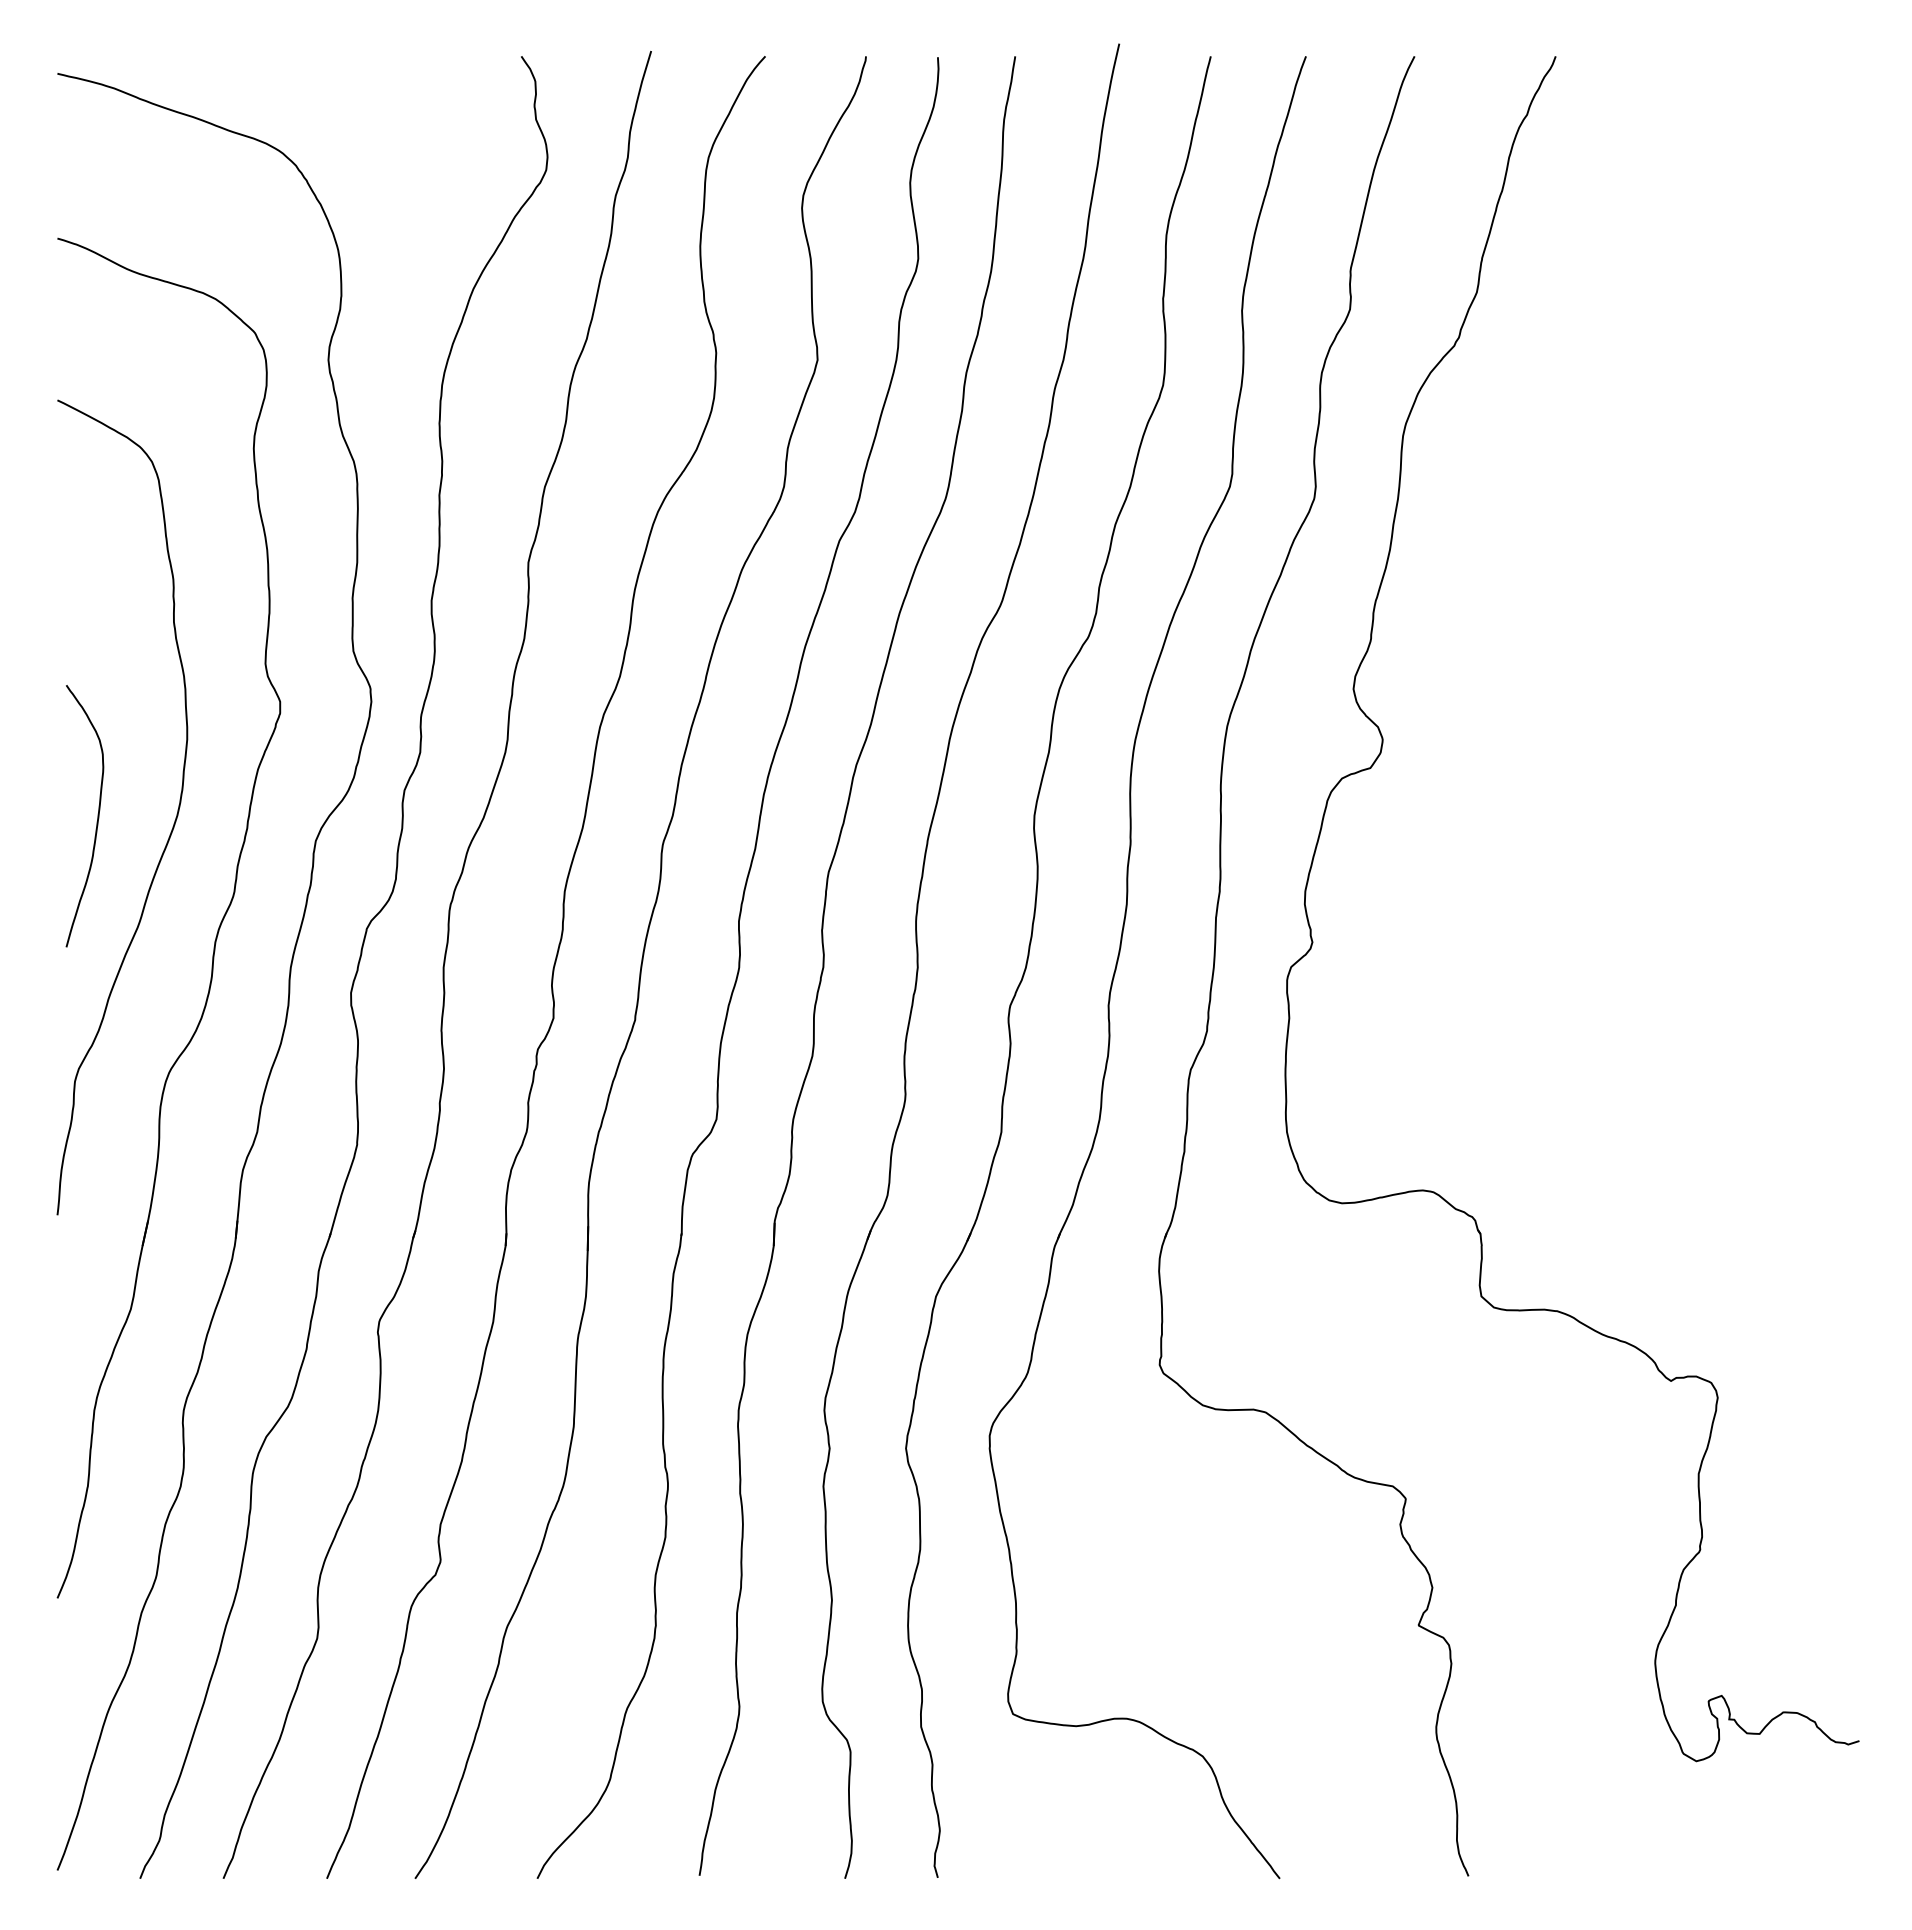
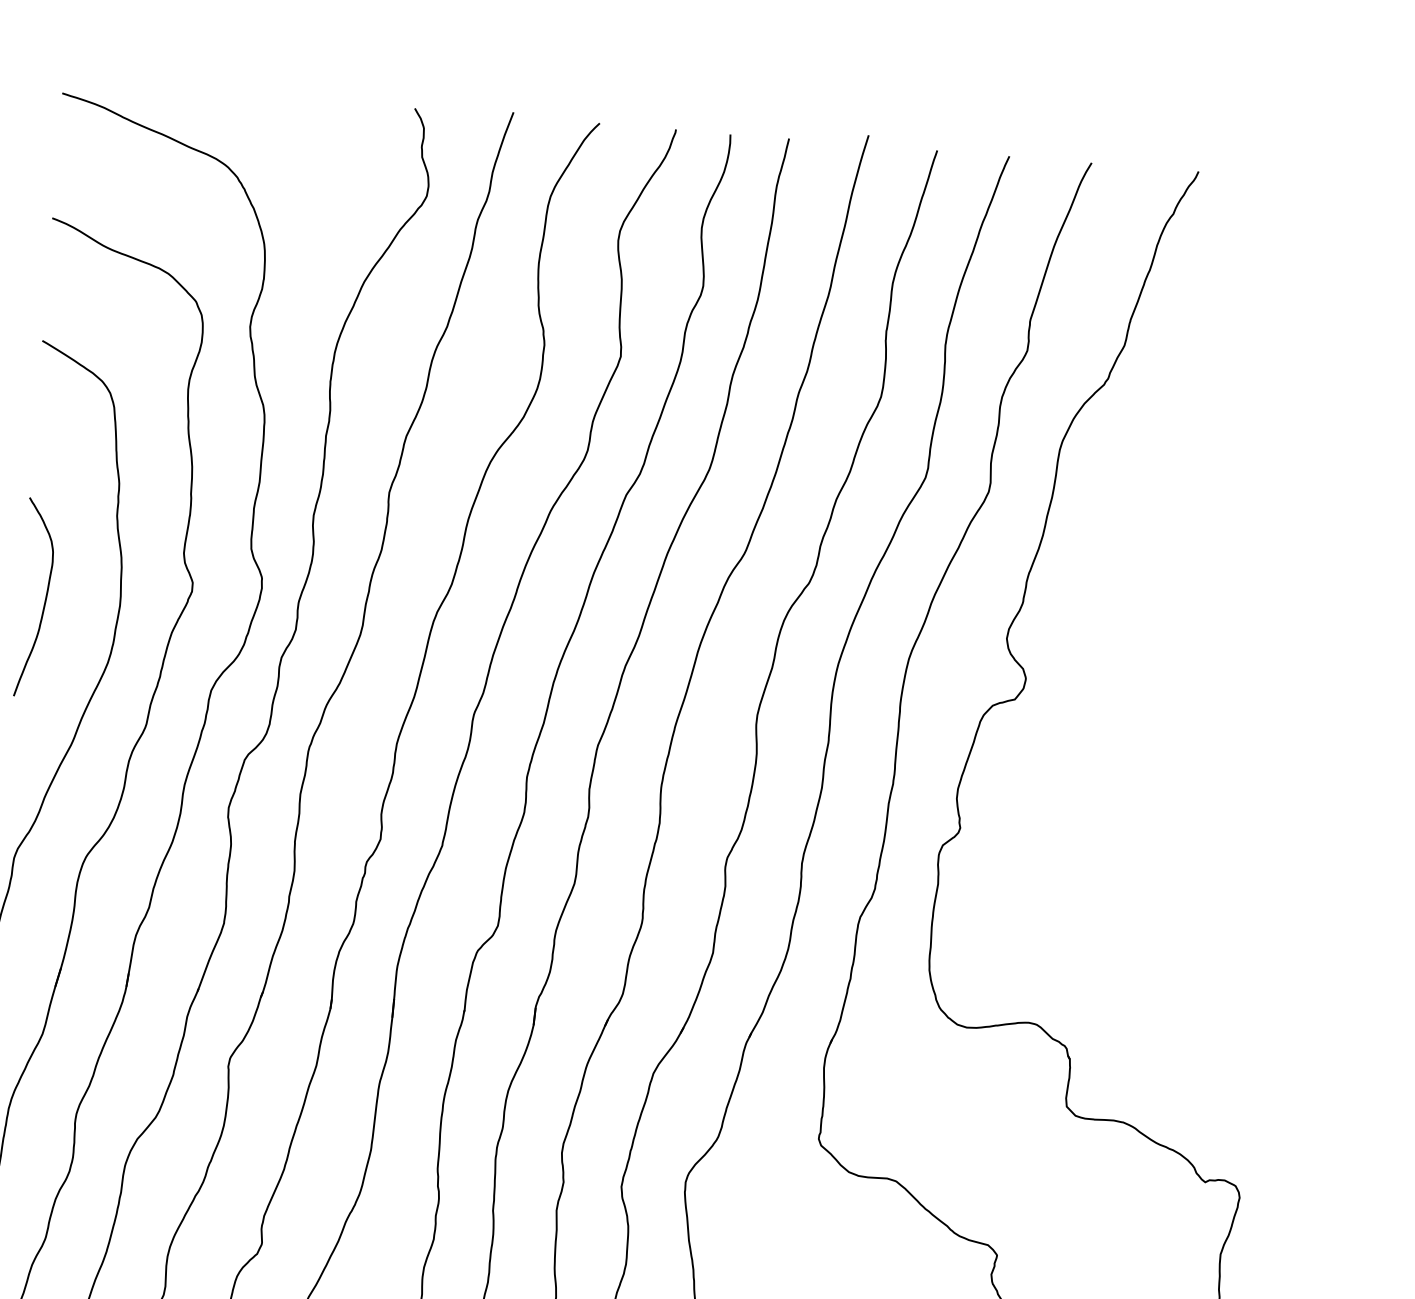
curve: (97, 816) -> (45, 598), moved

